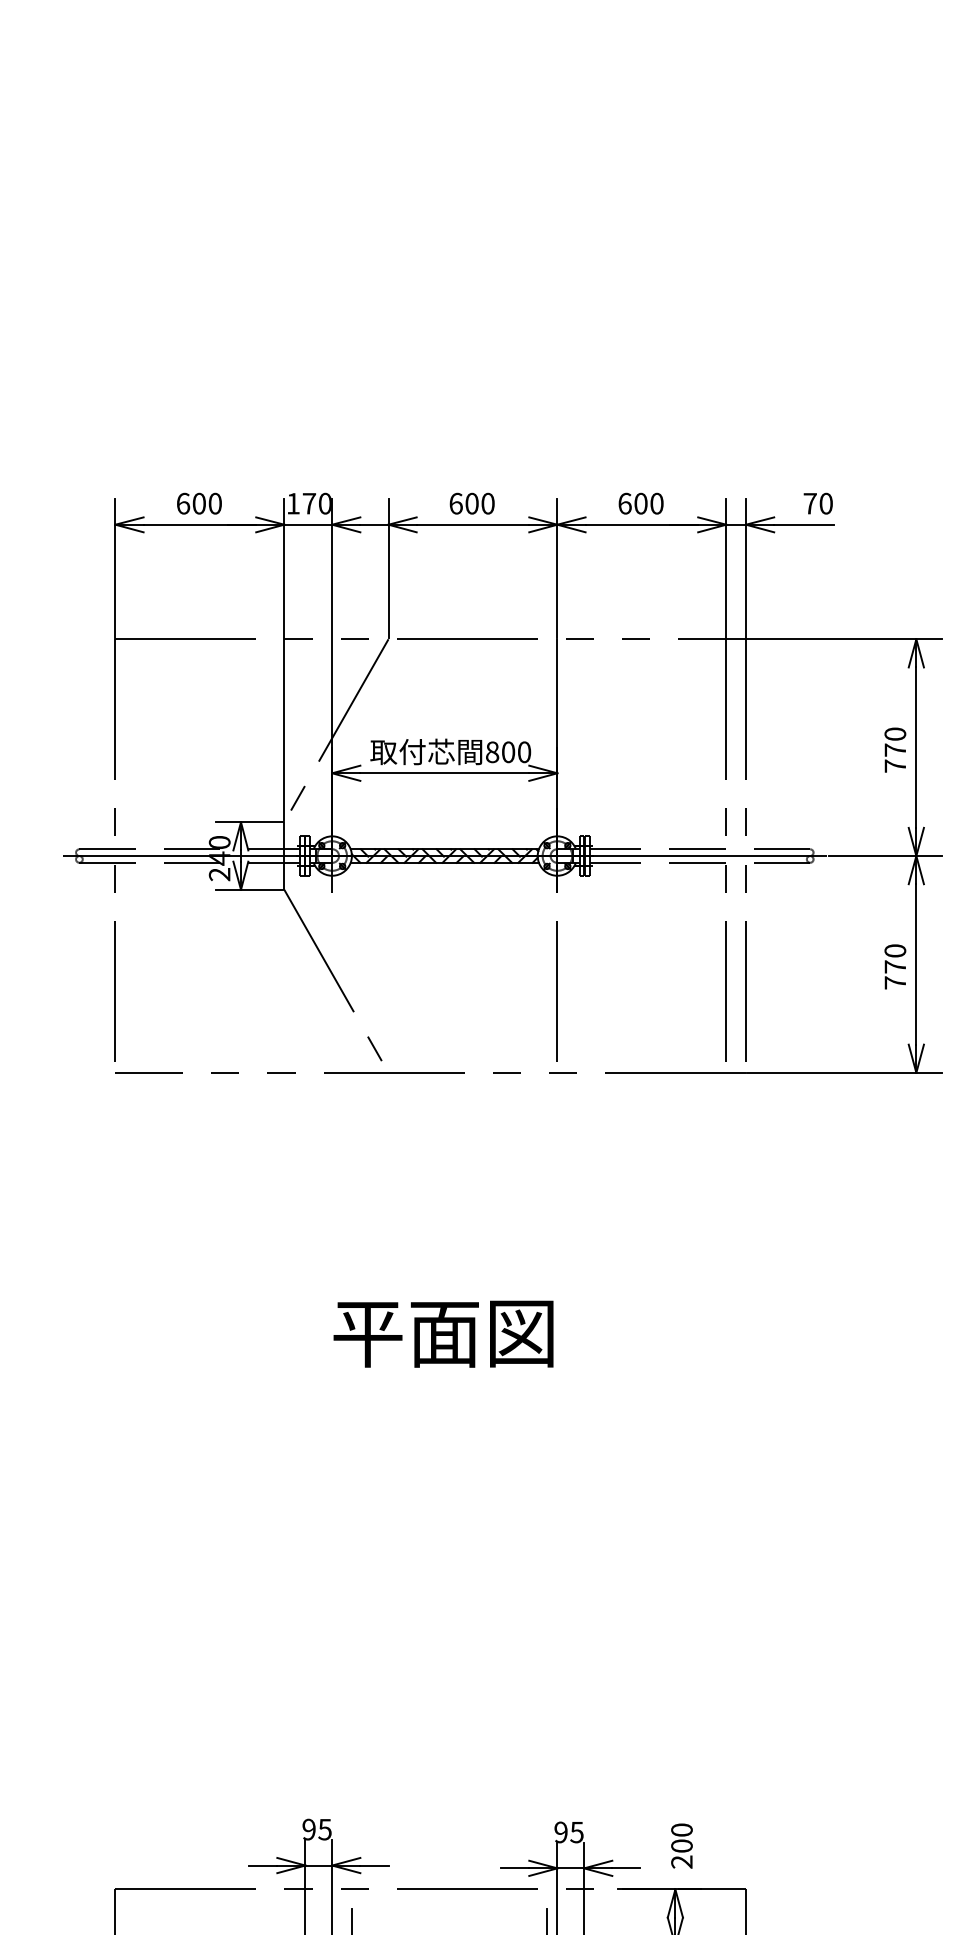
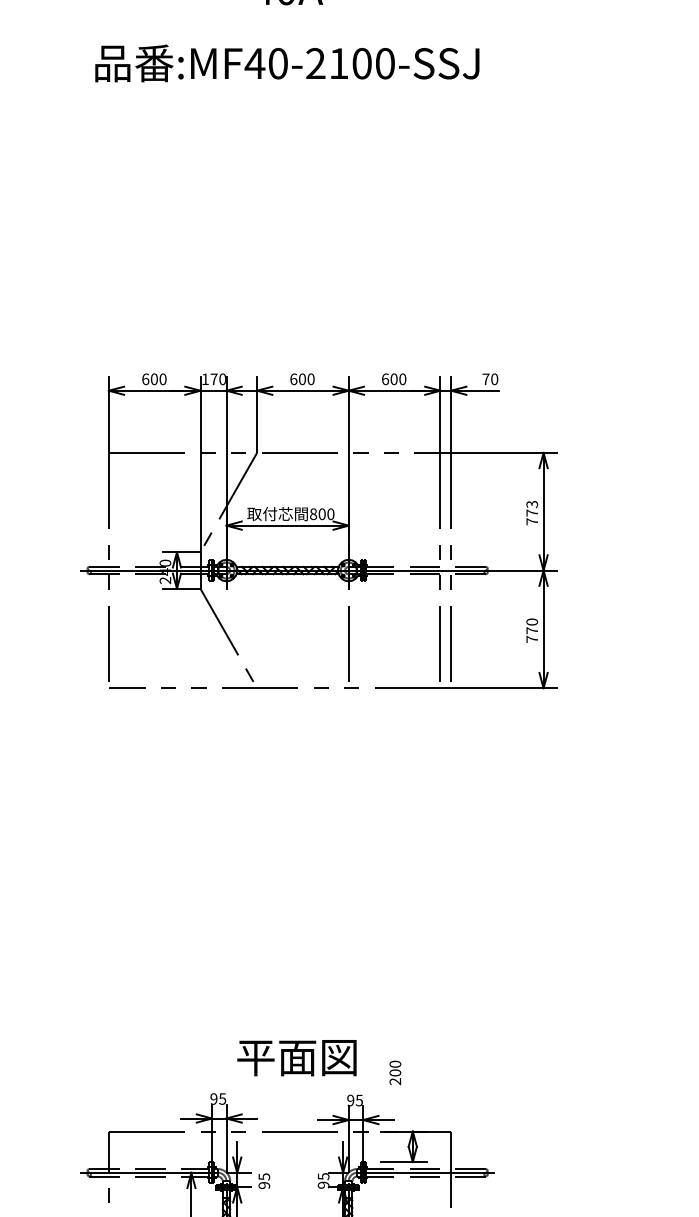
text: (894, 732) -> (531, 503), 770 -> 773
text: (442, 1334) -> (296, 1058), moved
text: (682, 1845) -> (395, 1072), moved

